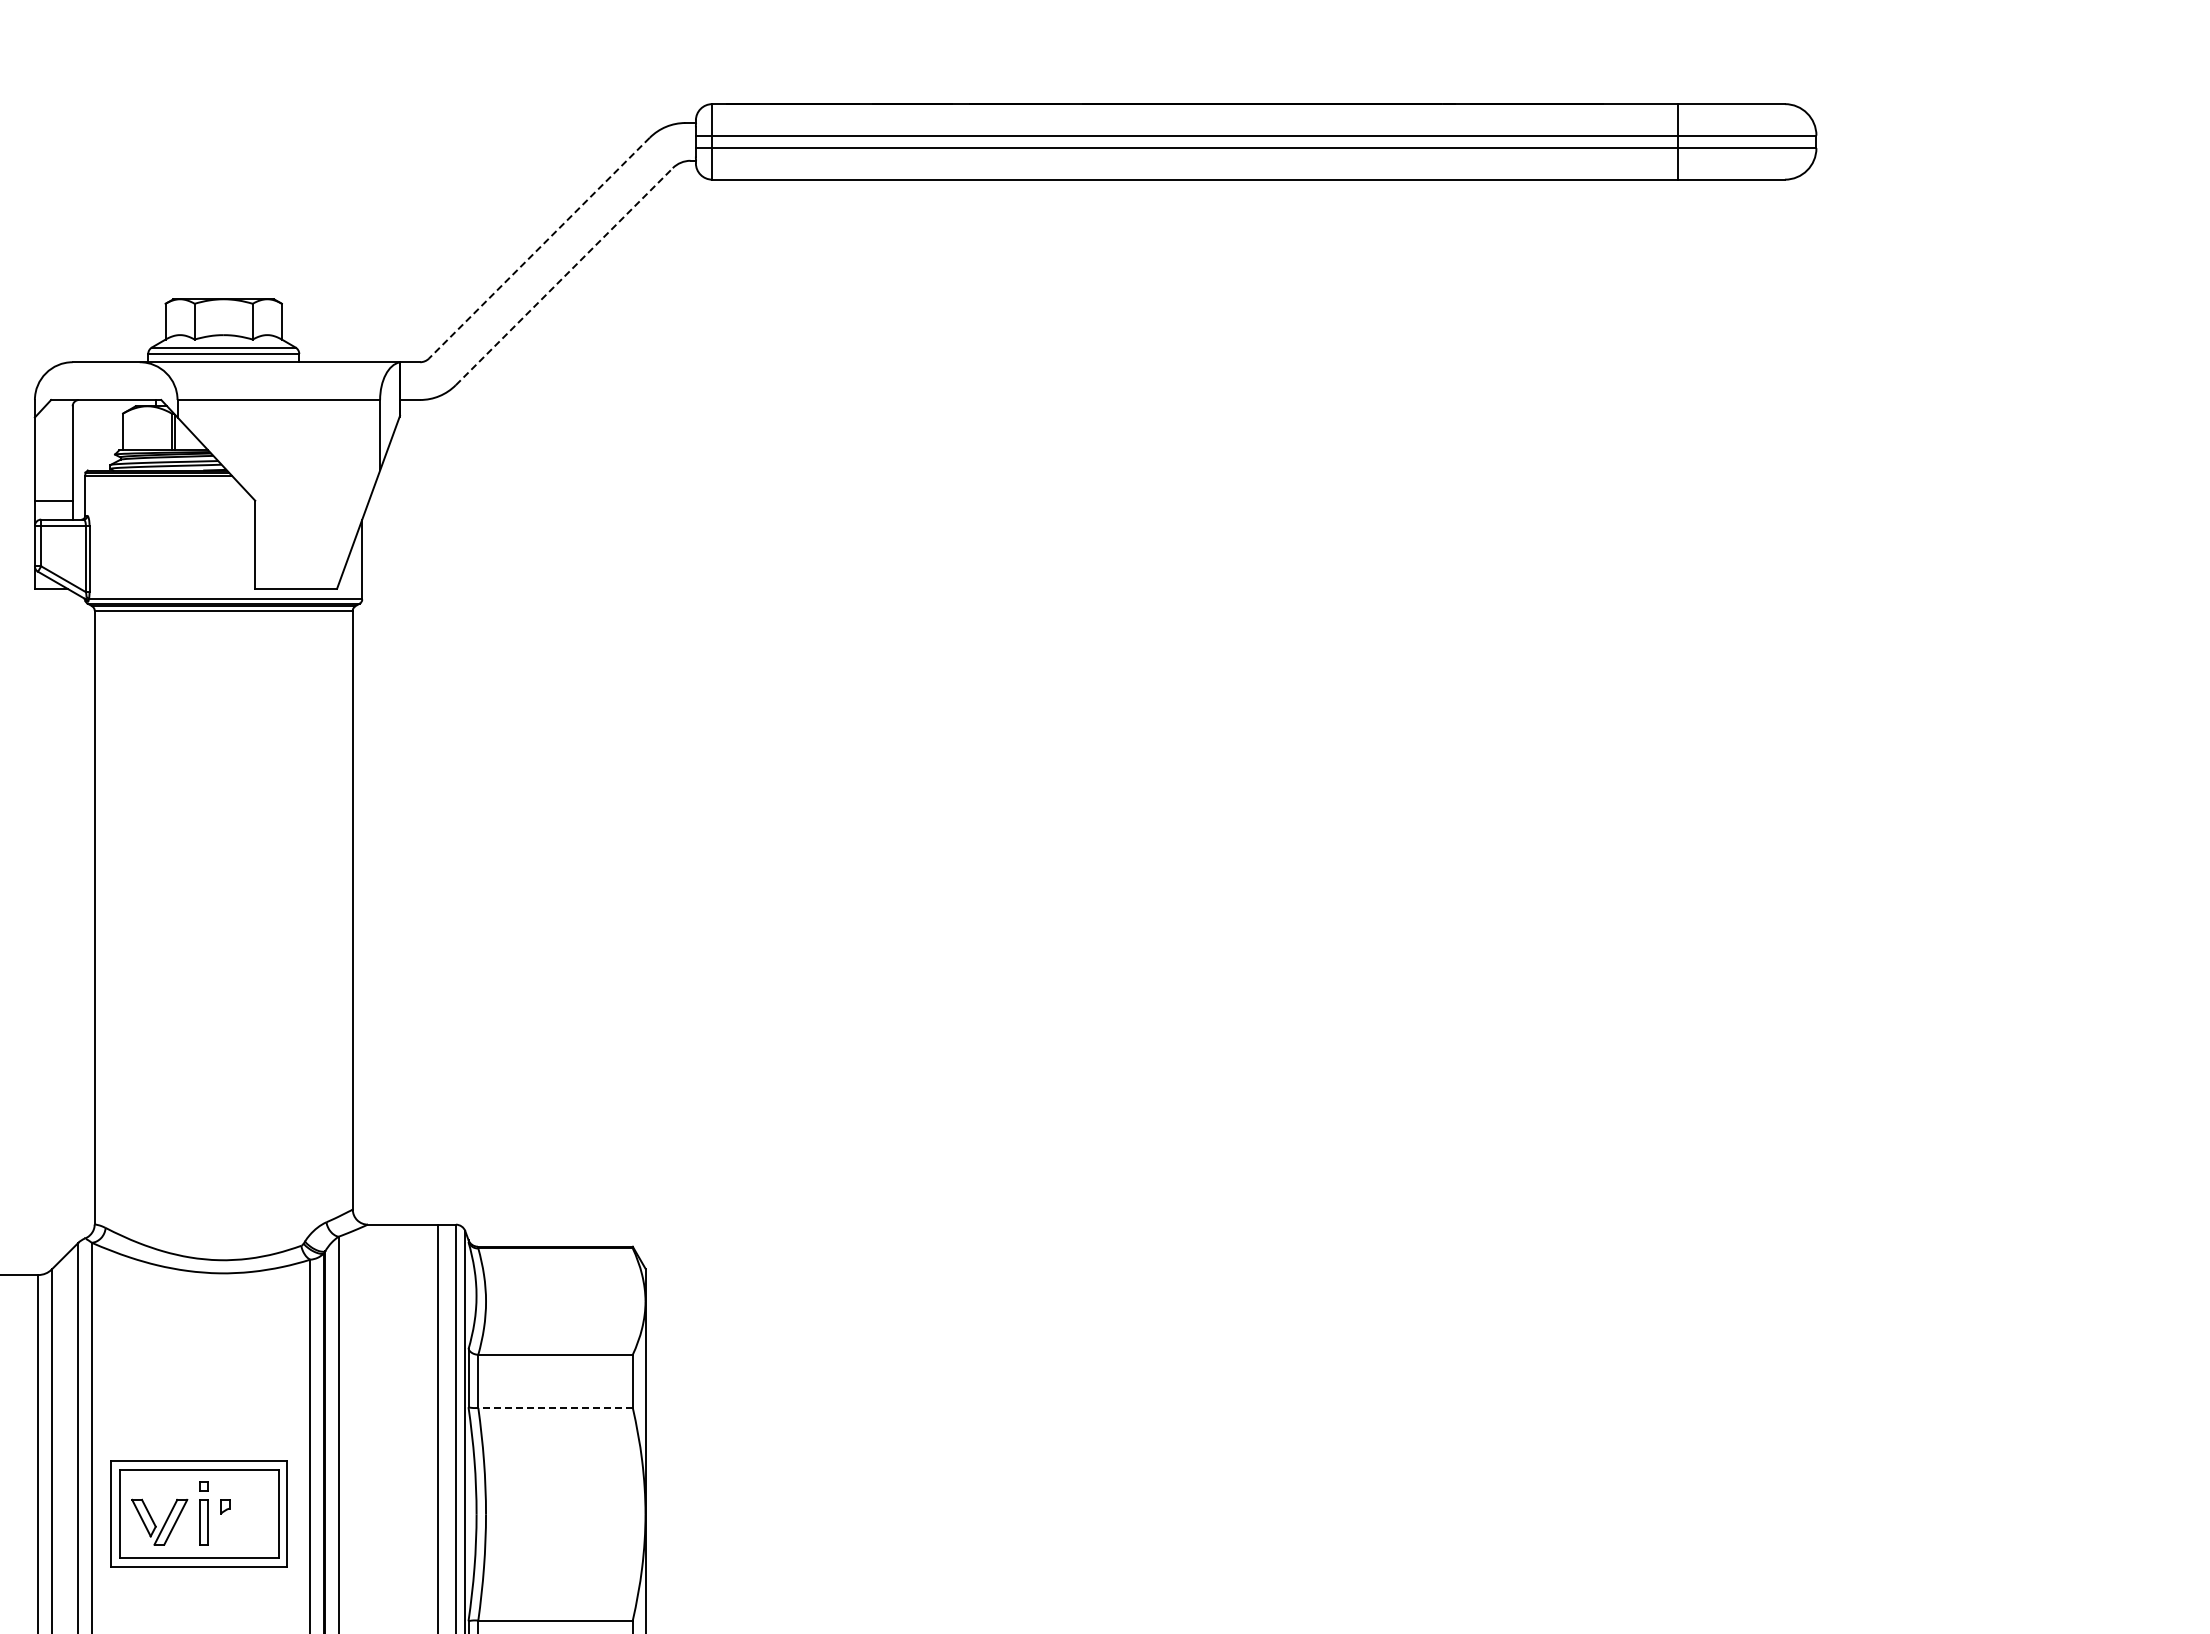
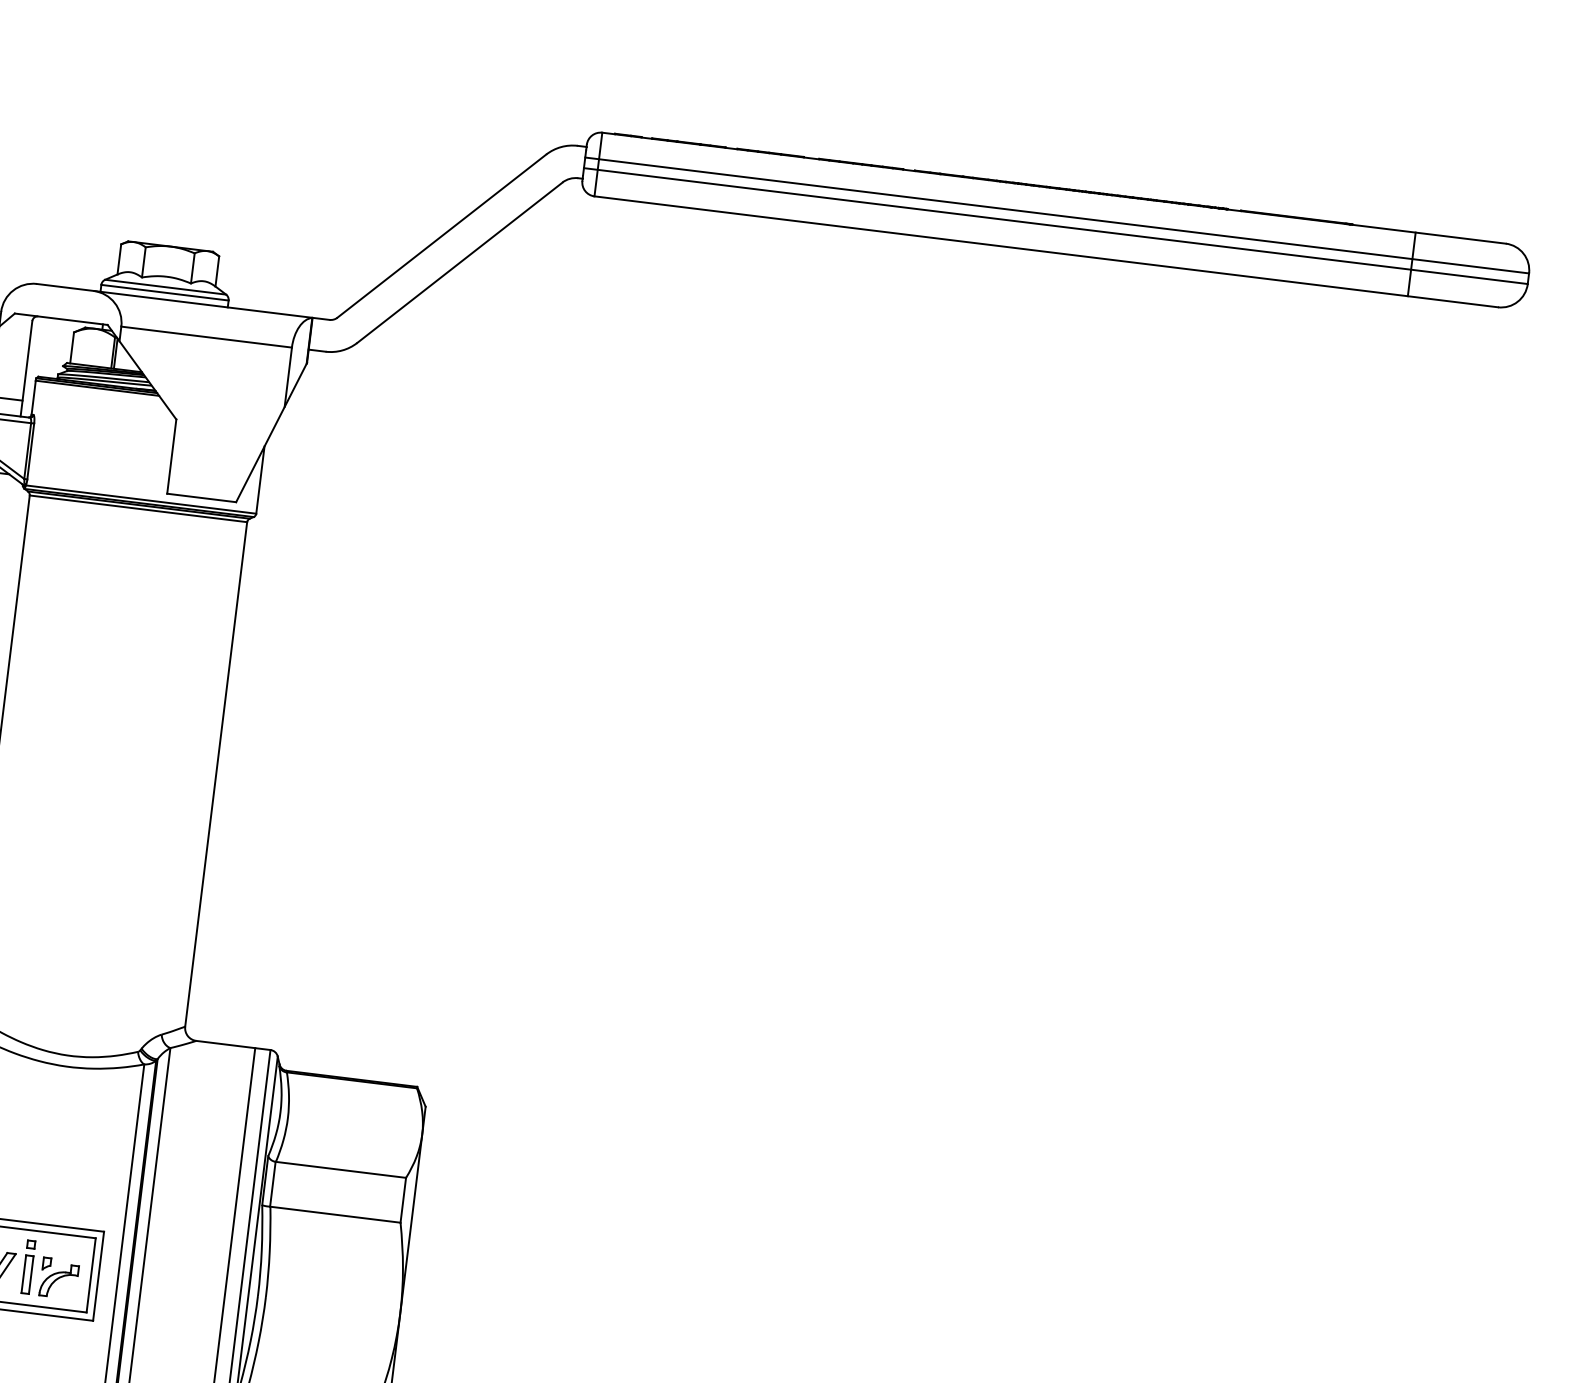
line: (539, 248) -> (441, 236), dashed -> solid
line: (564, 276) -> (460, 262), dashed -> solid
line: (555, 1407) -> (335, 1214), dashed -> solid
part: (241, 1524) -> (58, 1280), added

